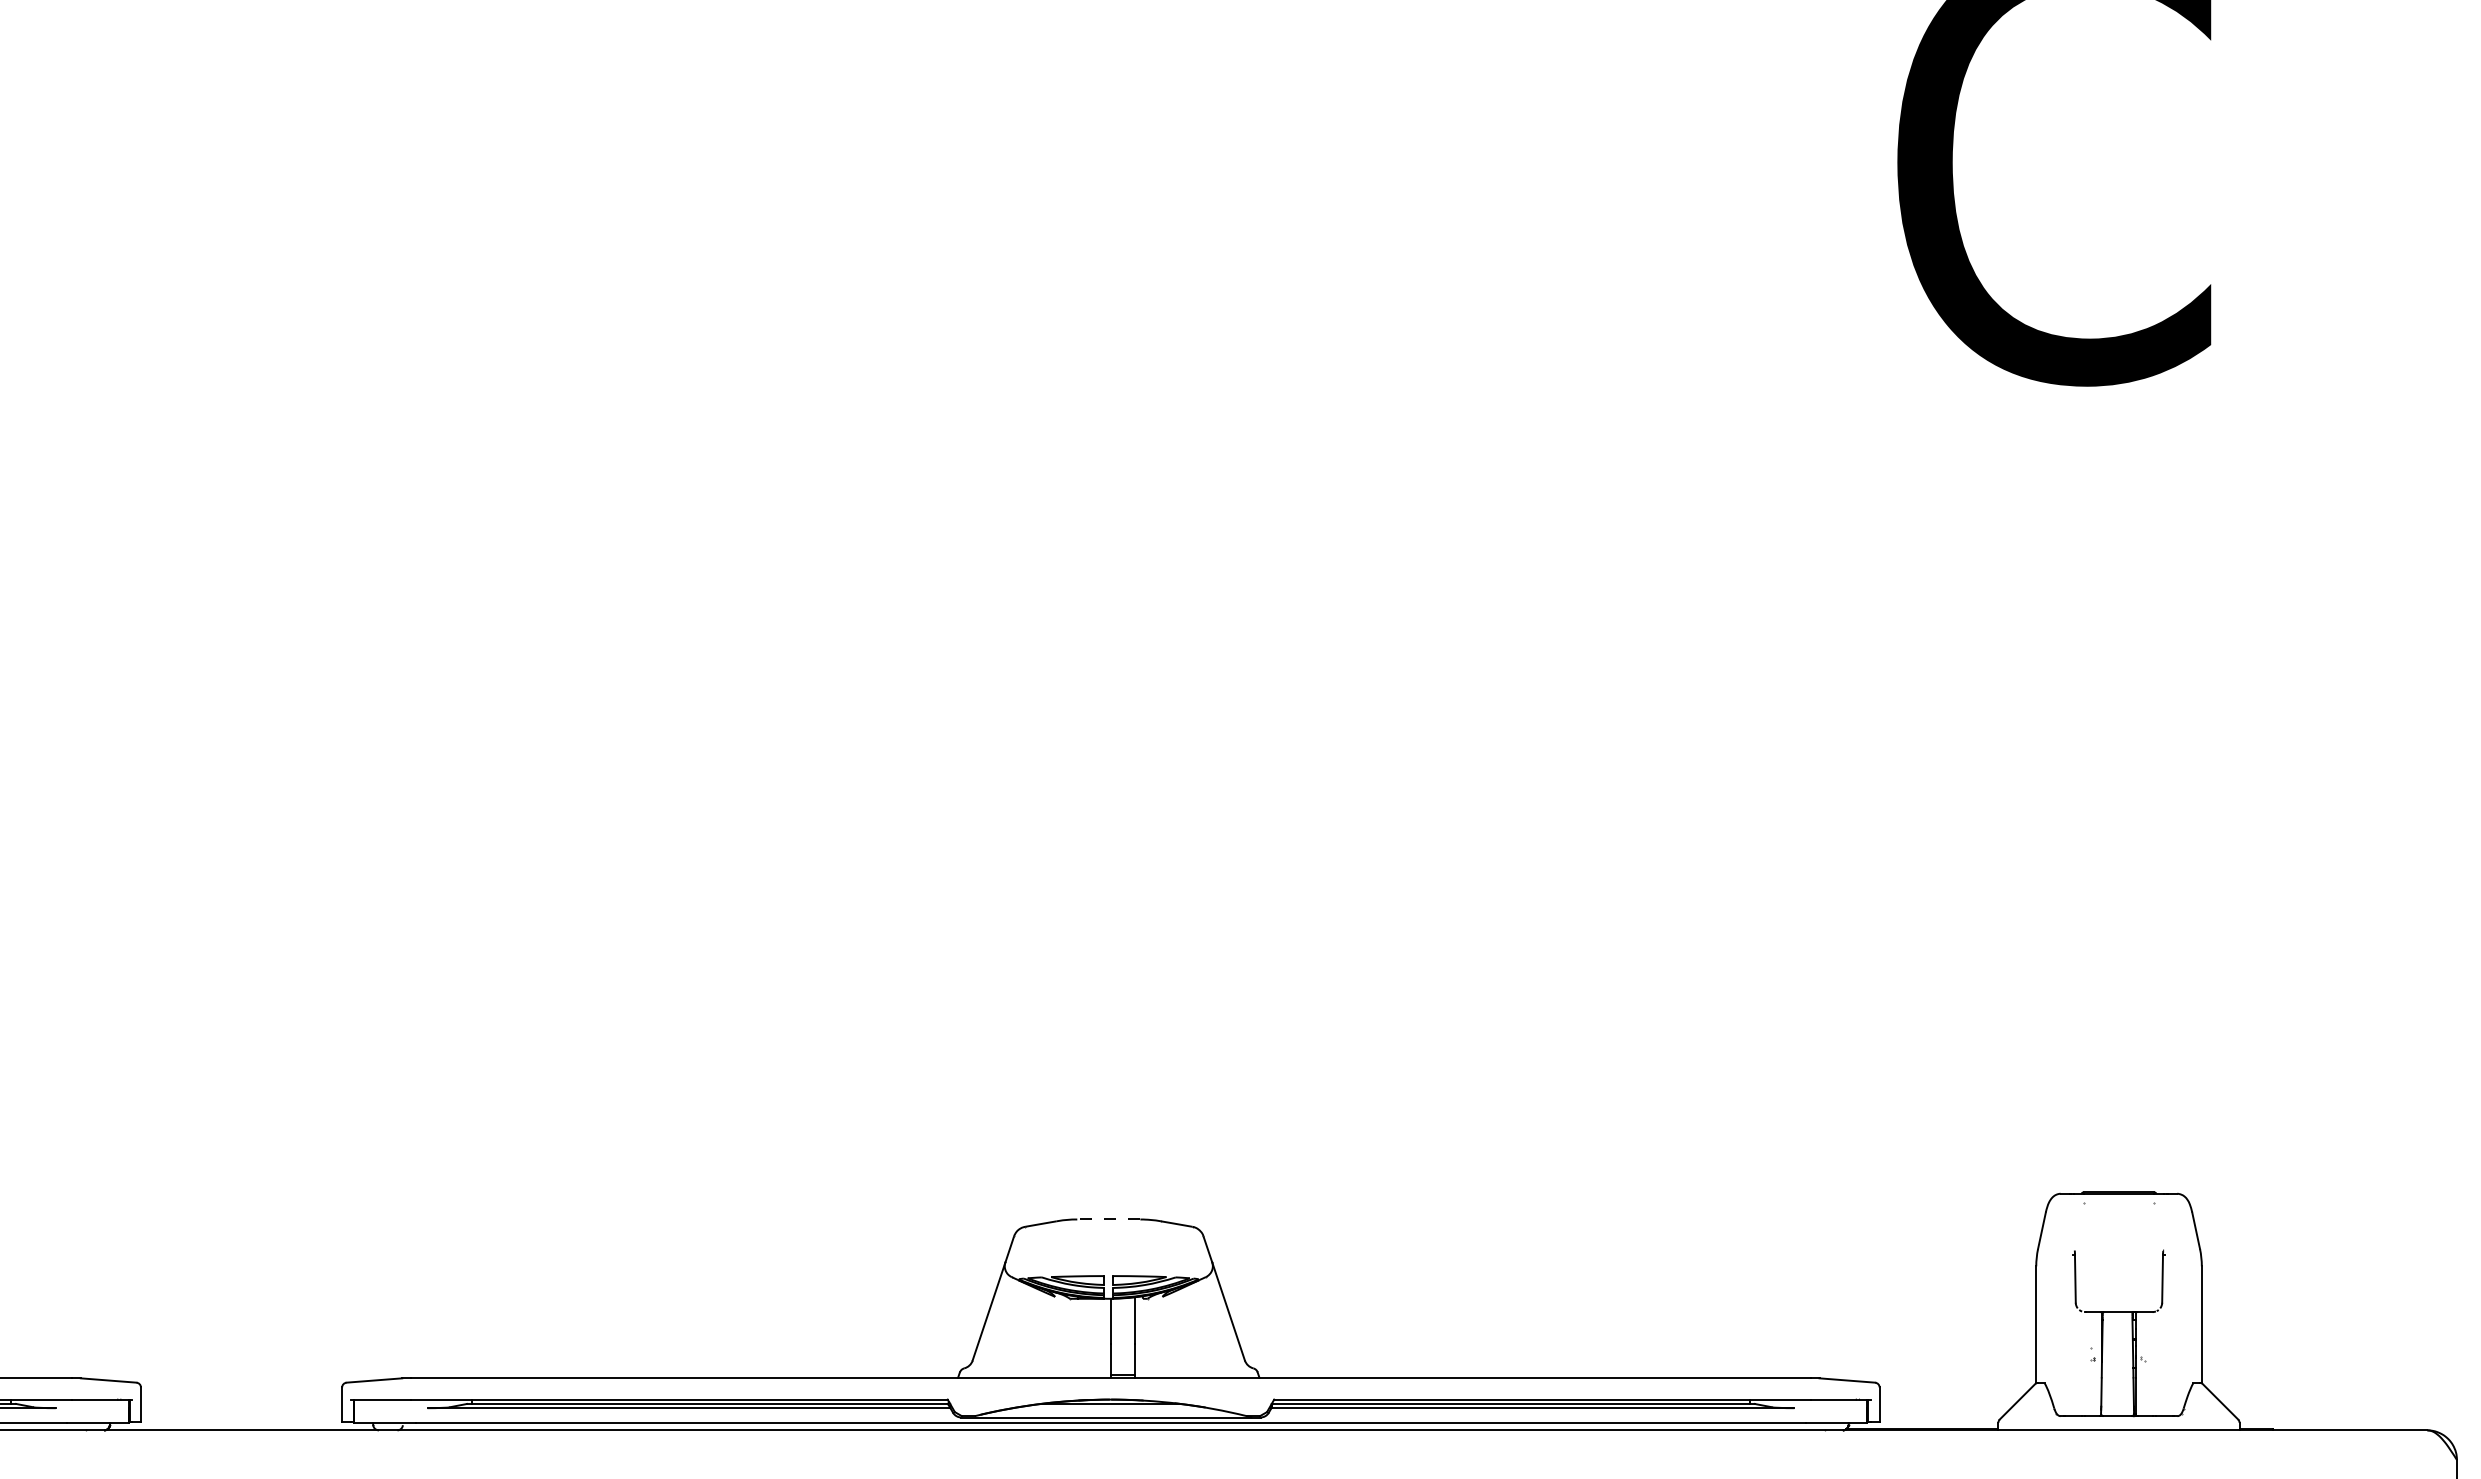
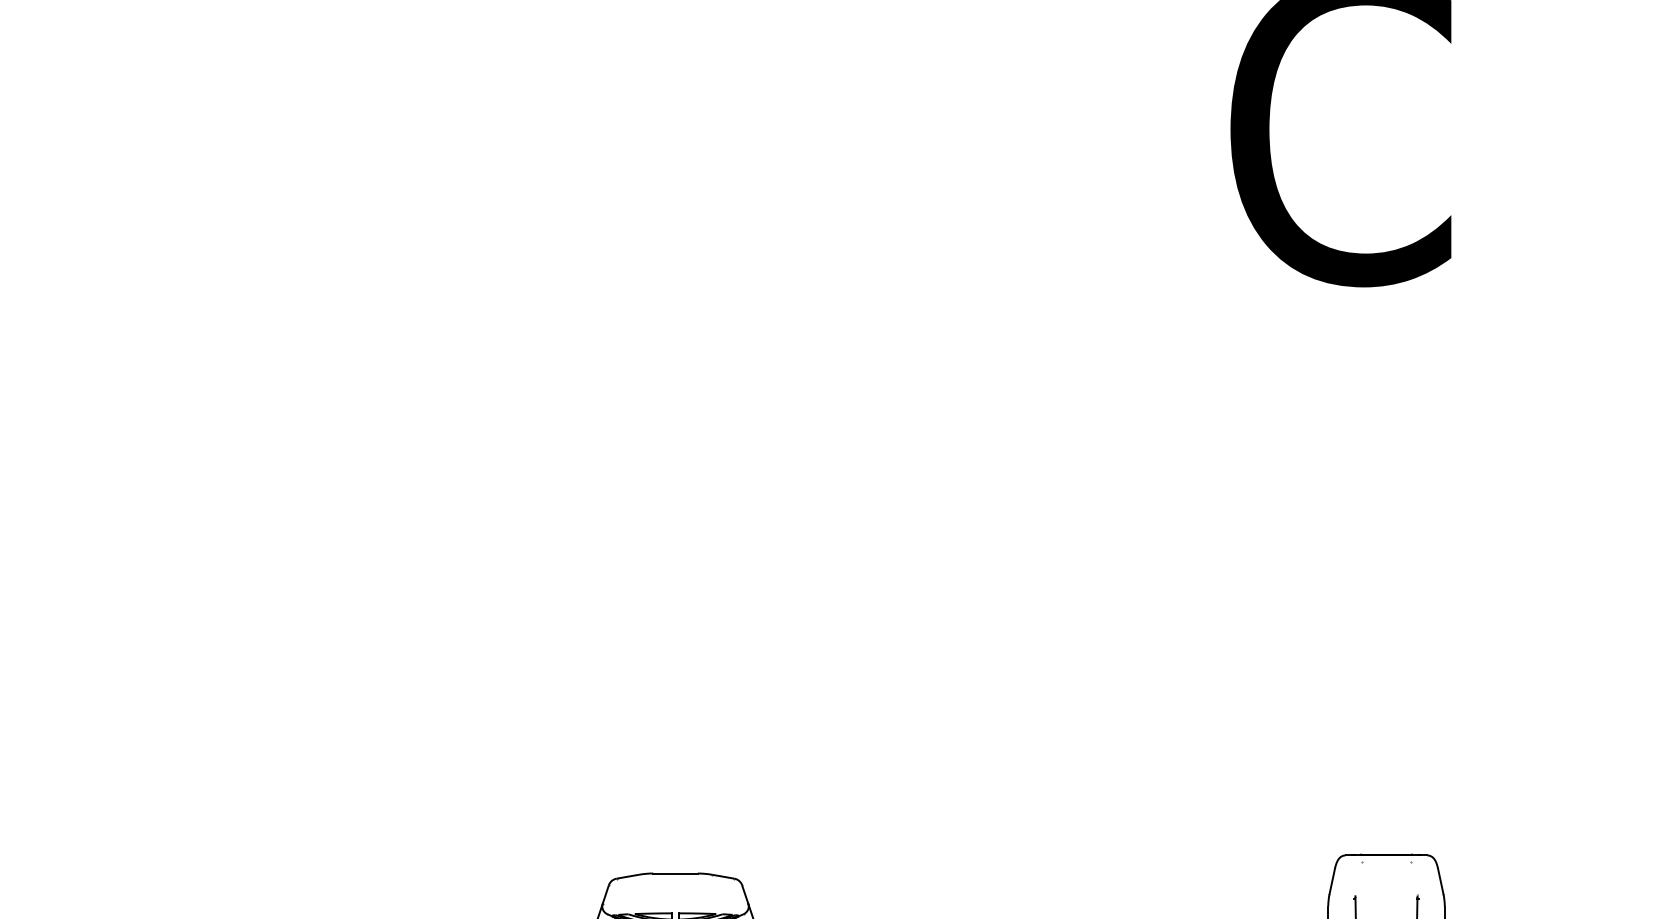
line: (1108, 1219) -> (675, 873), dashed -> solid

